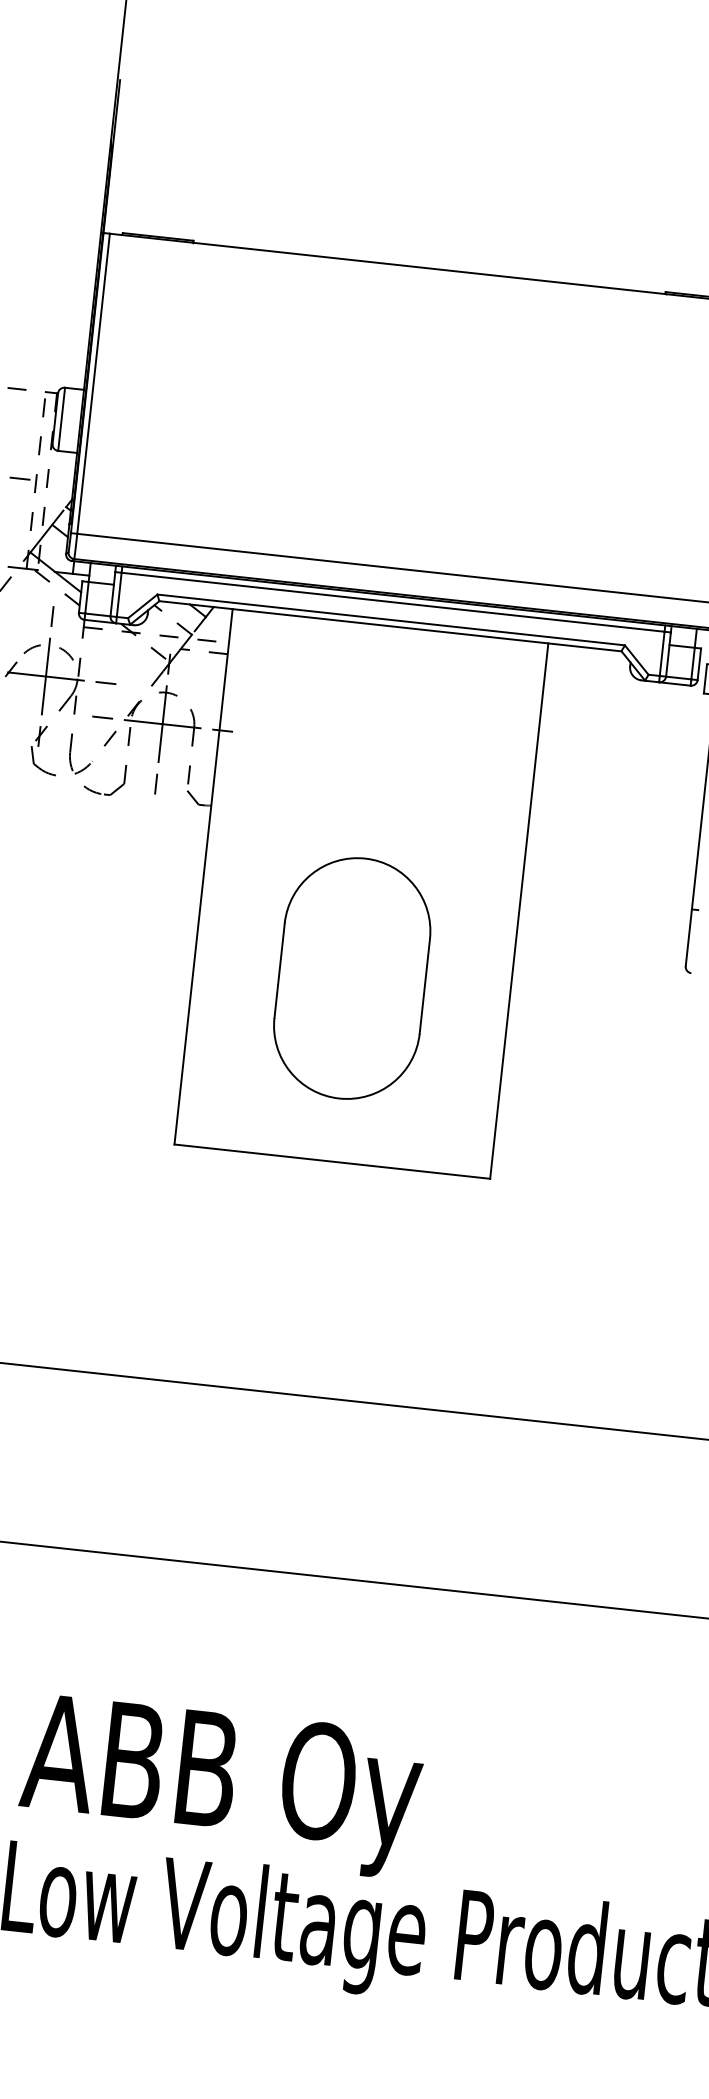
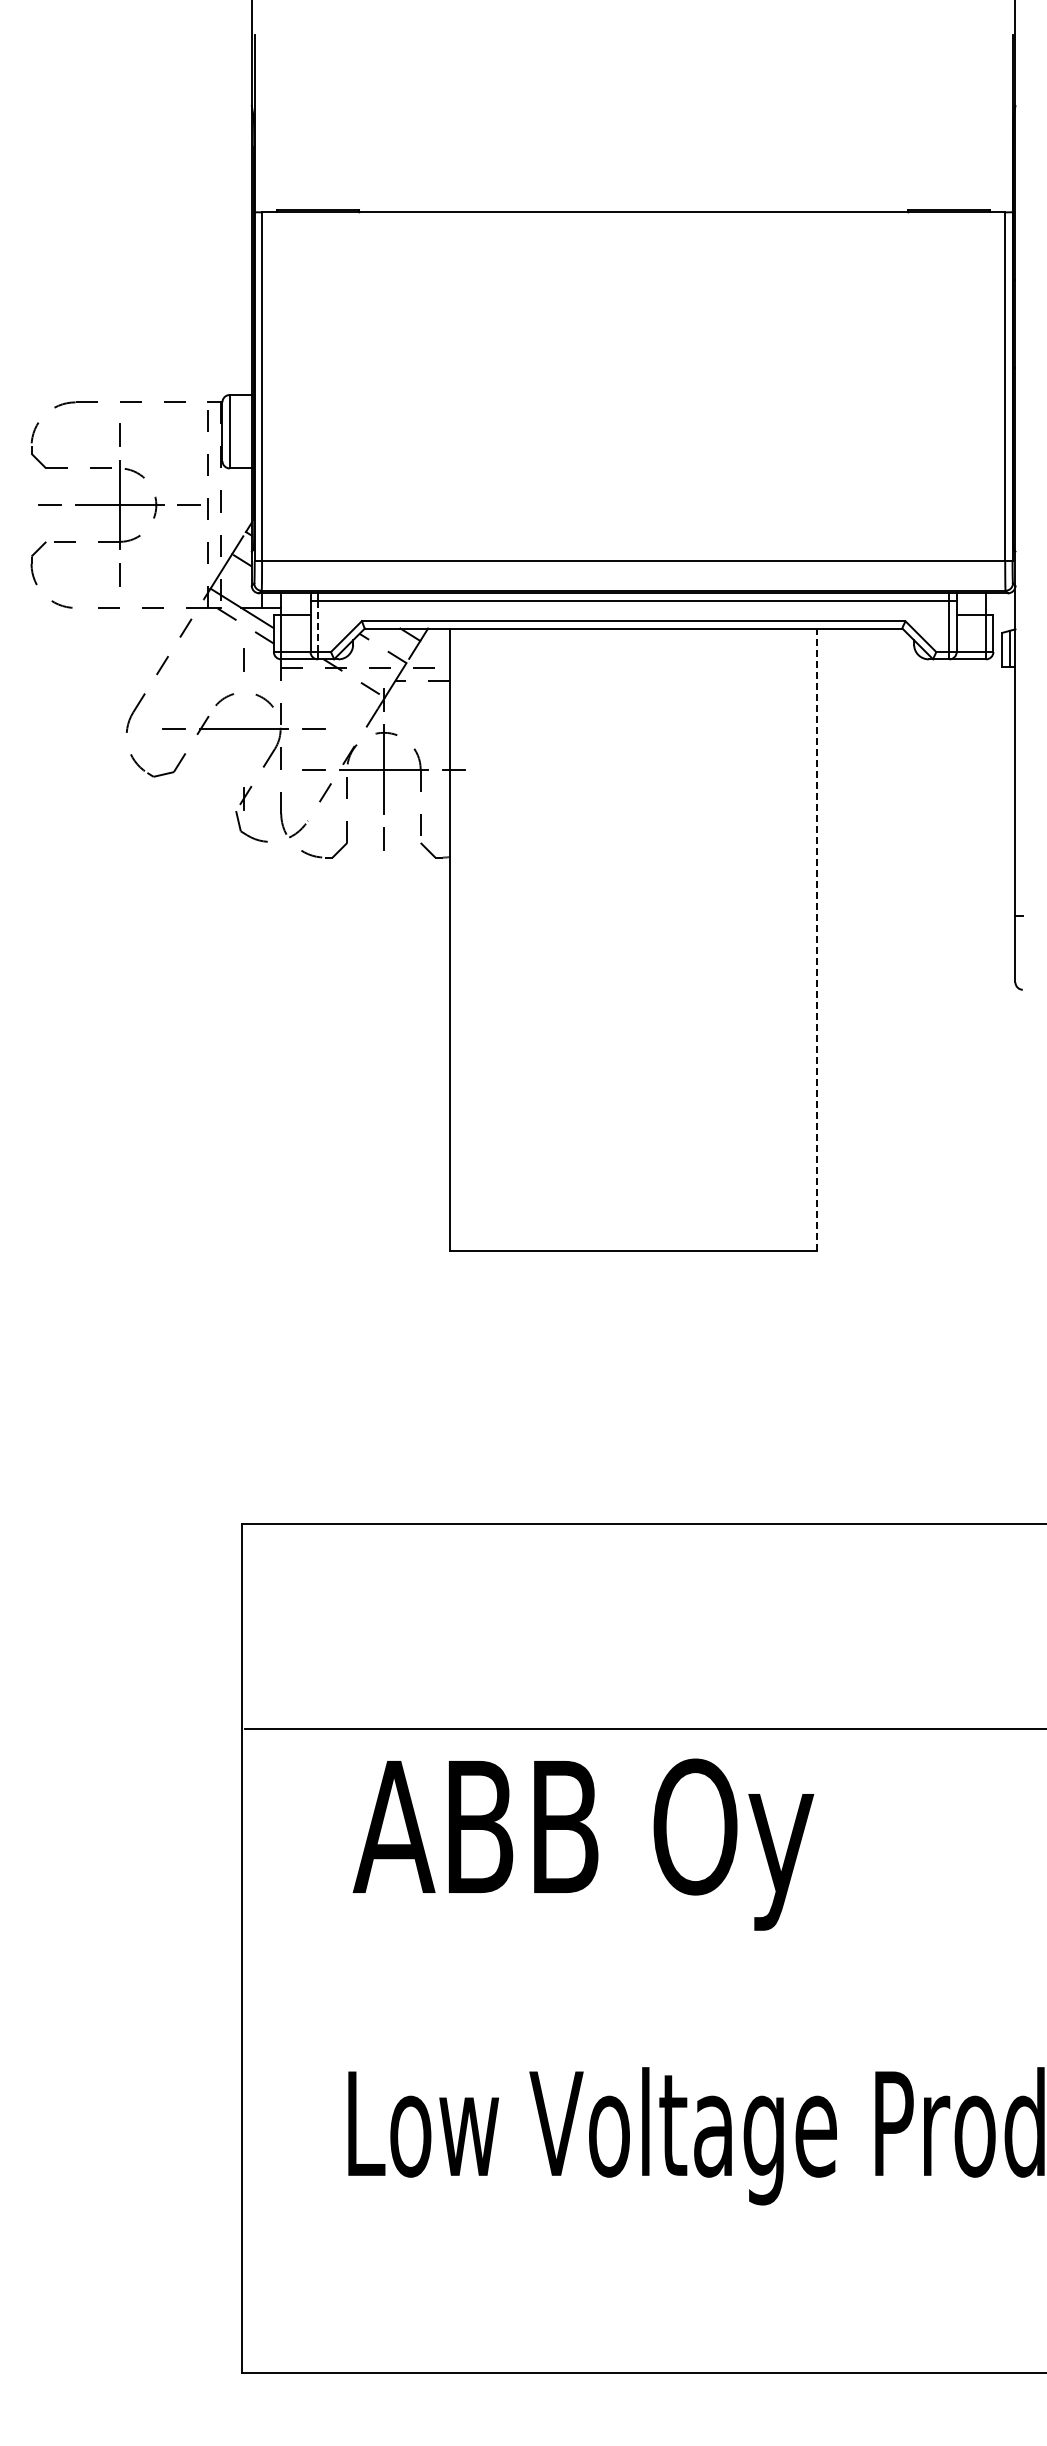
line: (118, 594) -> (317, 626), solid -> dashed
line: (45, 676) -> (243, 729), removed
line: (519, 910) -> (817, 939), solid -> dashed
part: (352, 977) -> (633, 1037), removed
text: (220, 1785) -> (583, 1844), moved

